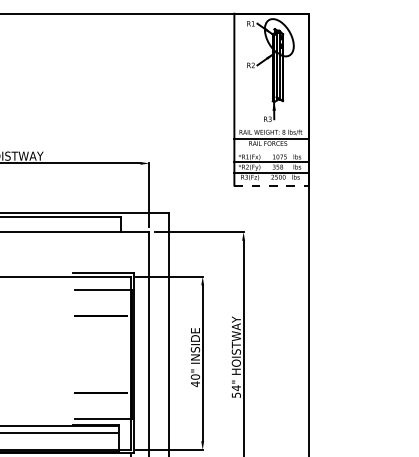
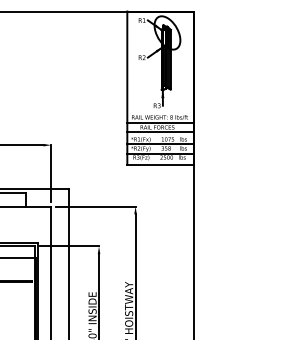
line: (271, 148) -> (160, 131), added
line: (272, 185) -> (161, 164), dashed -> solid

